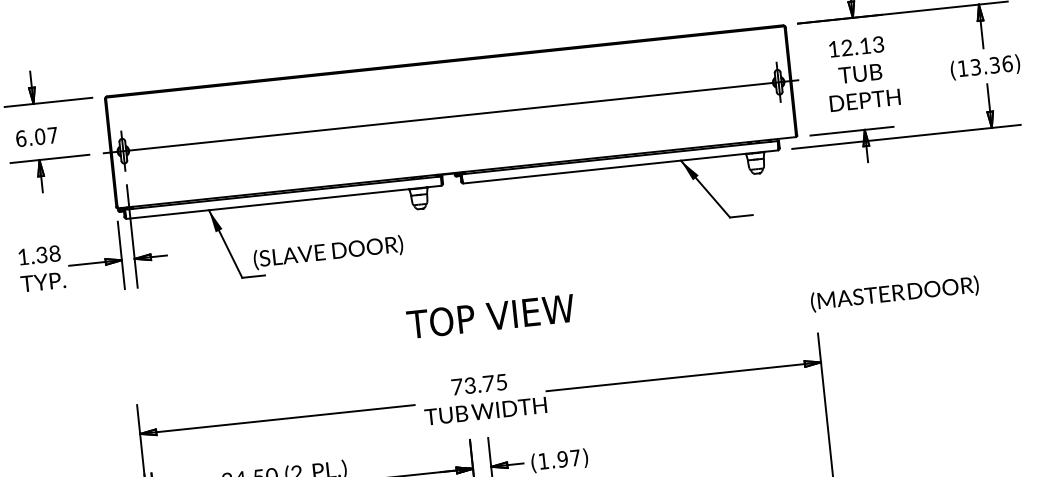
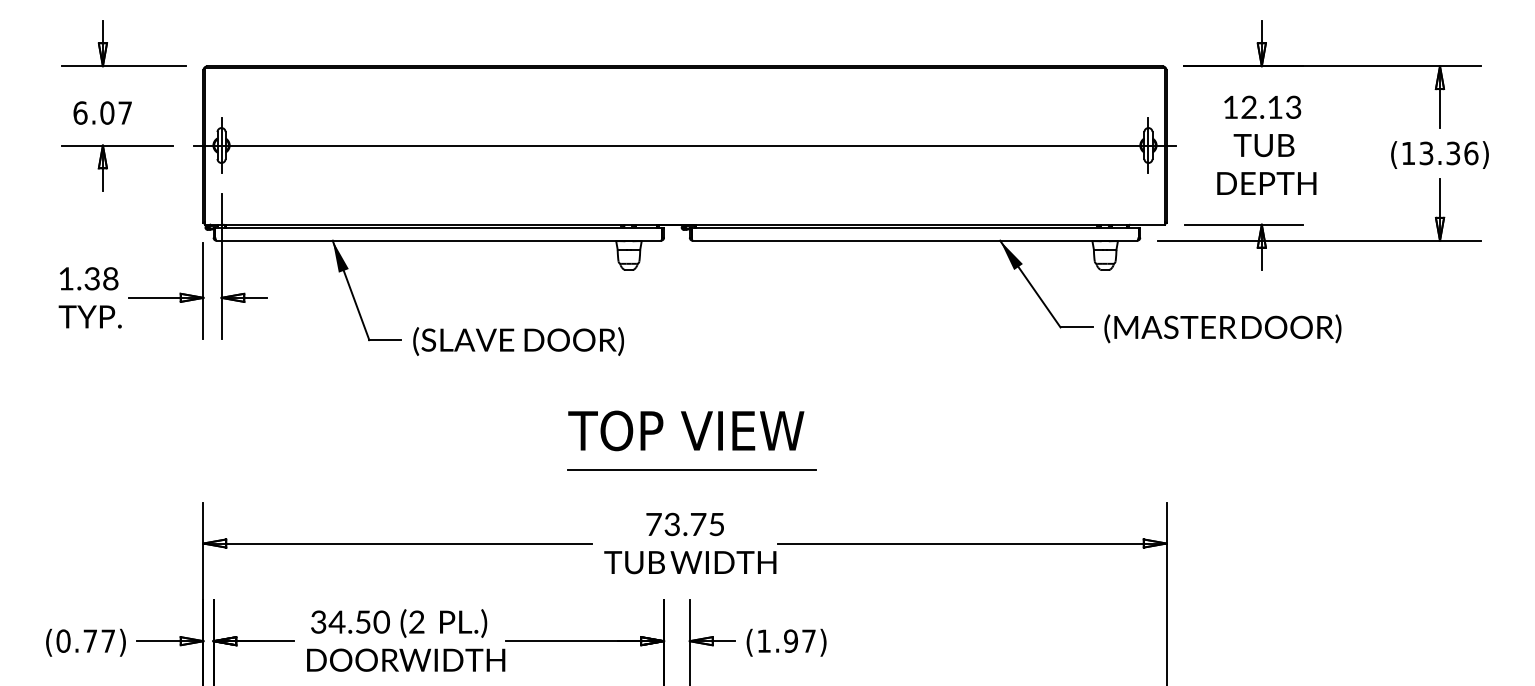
text: (328, 252) -> (518, 341), moved
text: (894, 293) -> (1222, 328), moved
text: (490, 316) -> (686, 430), moved
line: (479, 345) -> (691, 469), added

